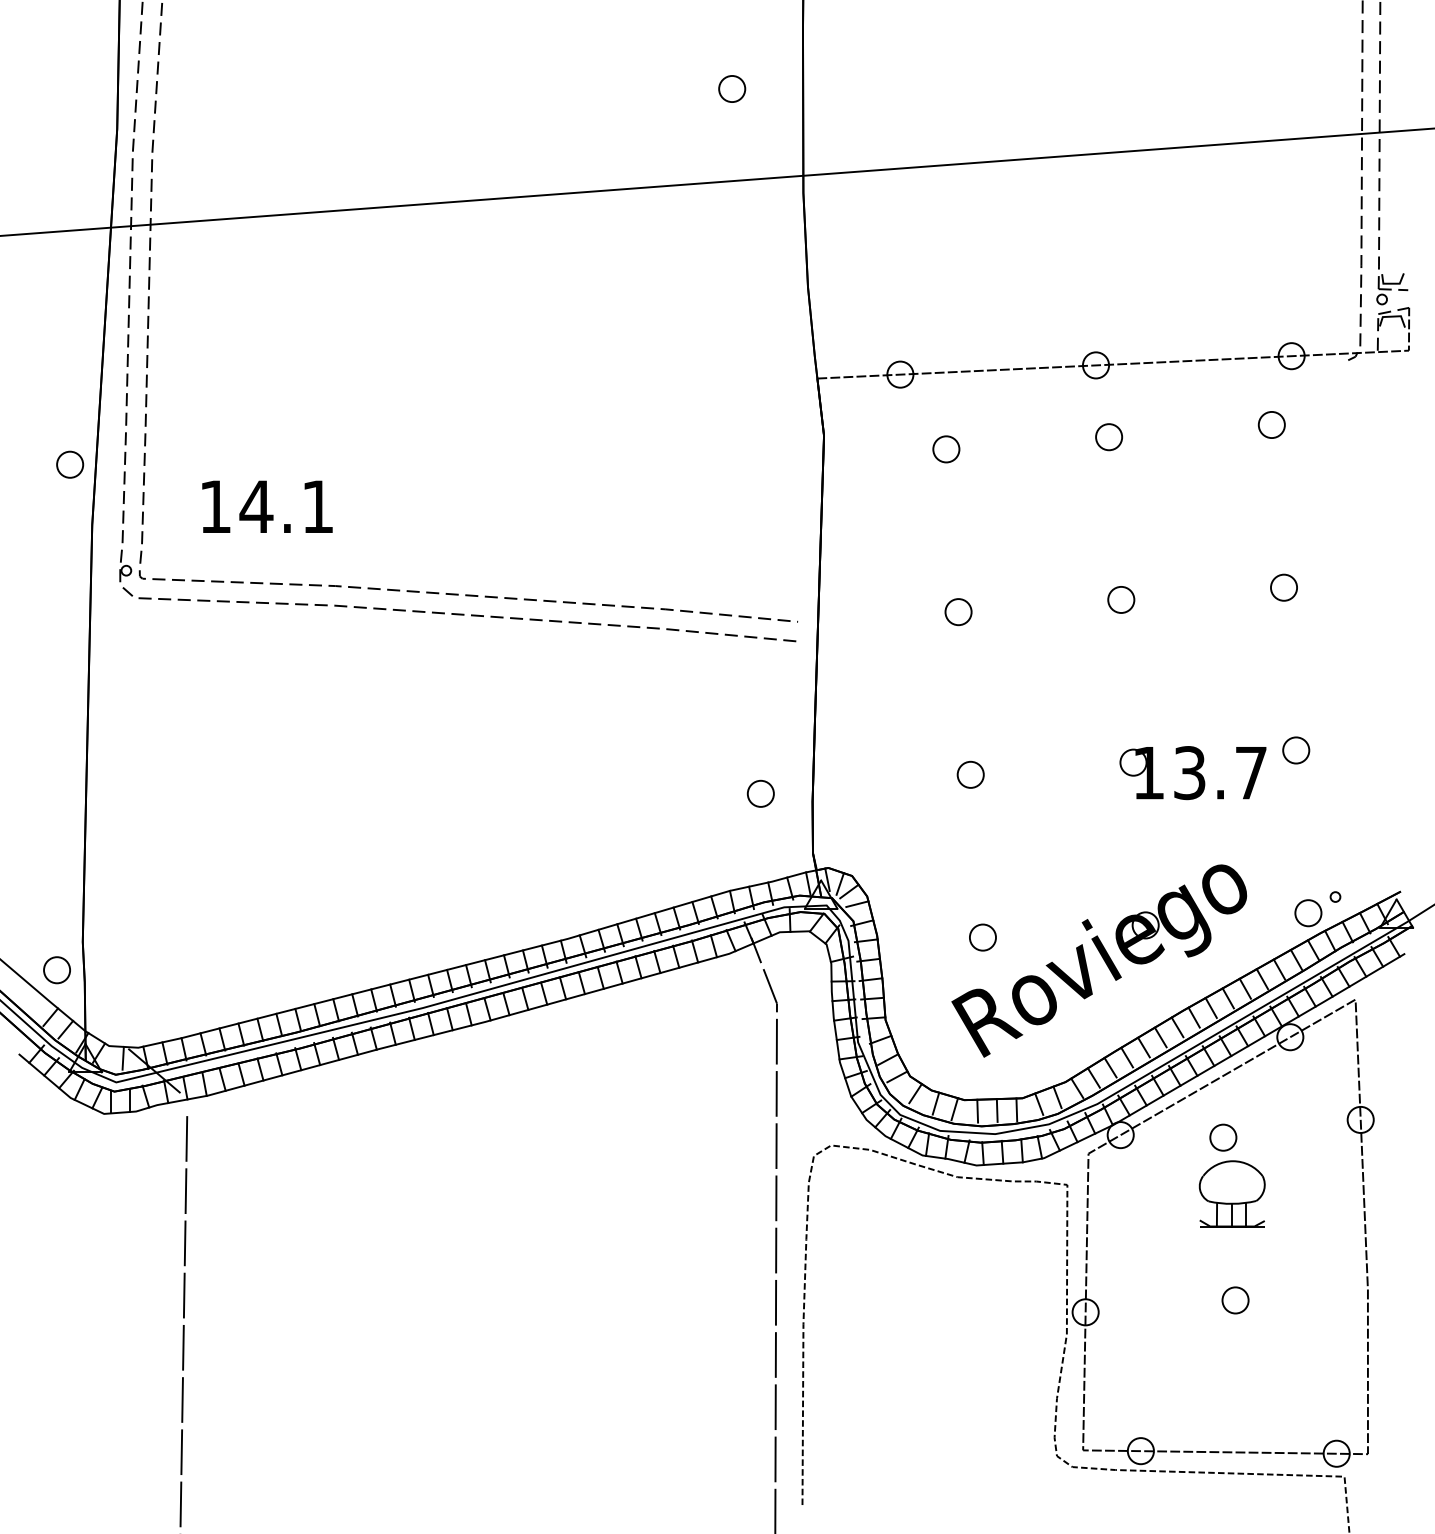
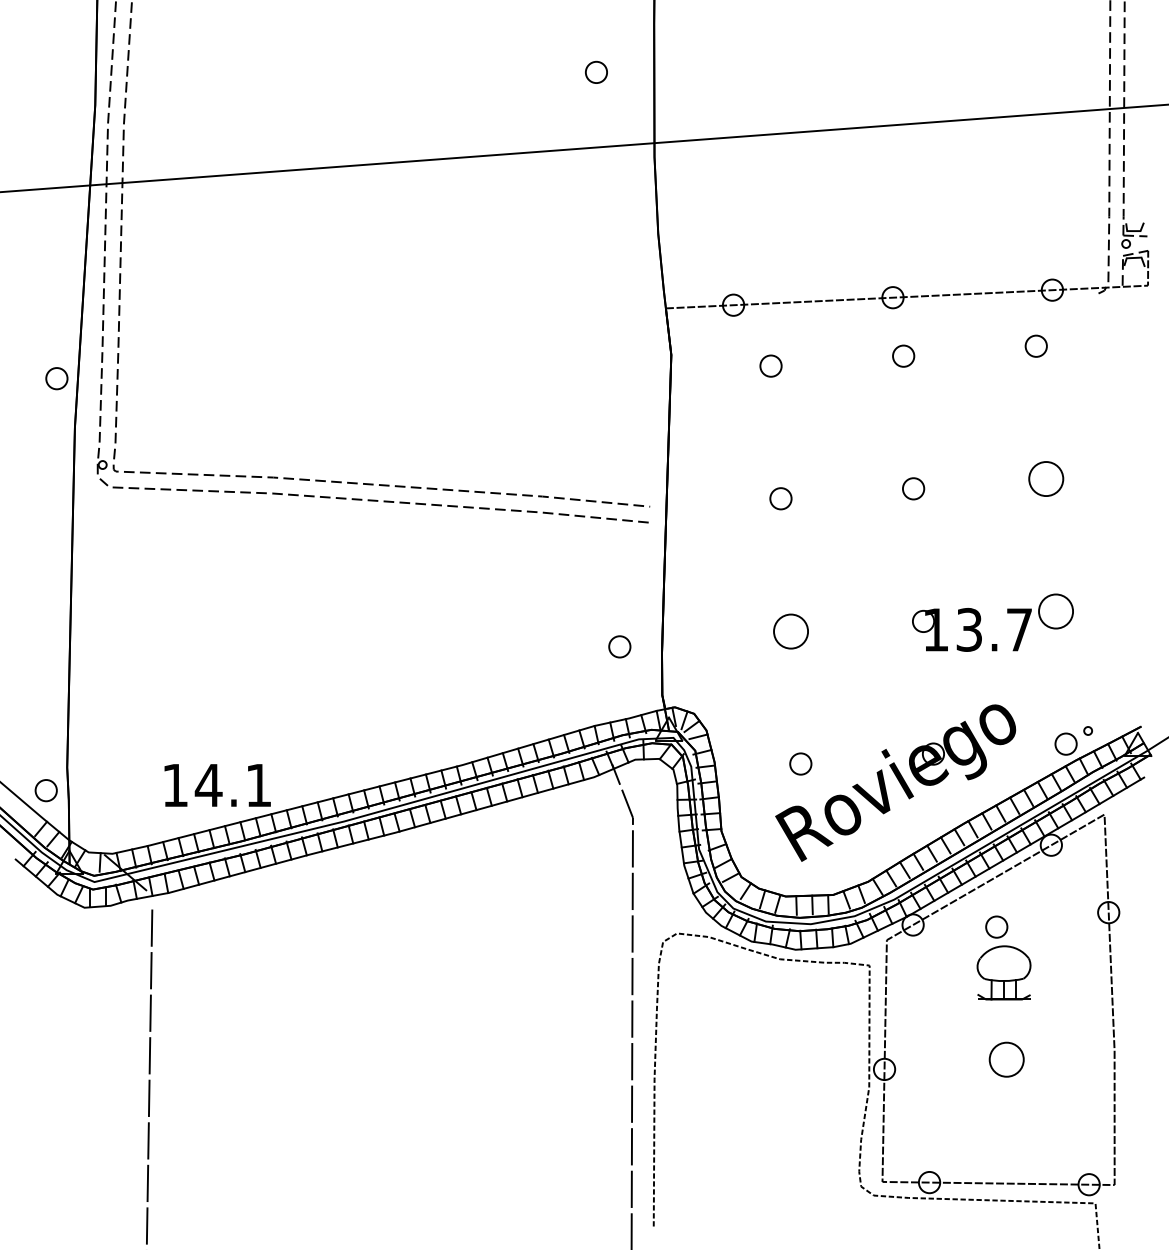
text: (267, 506) -> (217, 785), moved
part: (1283, 587) -> (1045, 478), size x1.6
part: (1296, 750) -> (1056, 611), size x1.6
part: (970, 774) -> (790, 631), size x1.6
part: (1235, 1300) -> (1006, 1059), size x1.6

